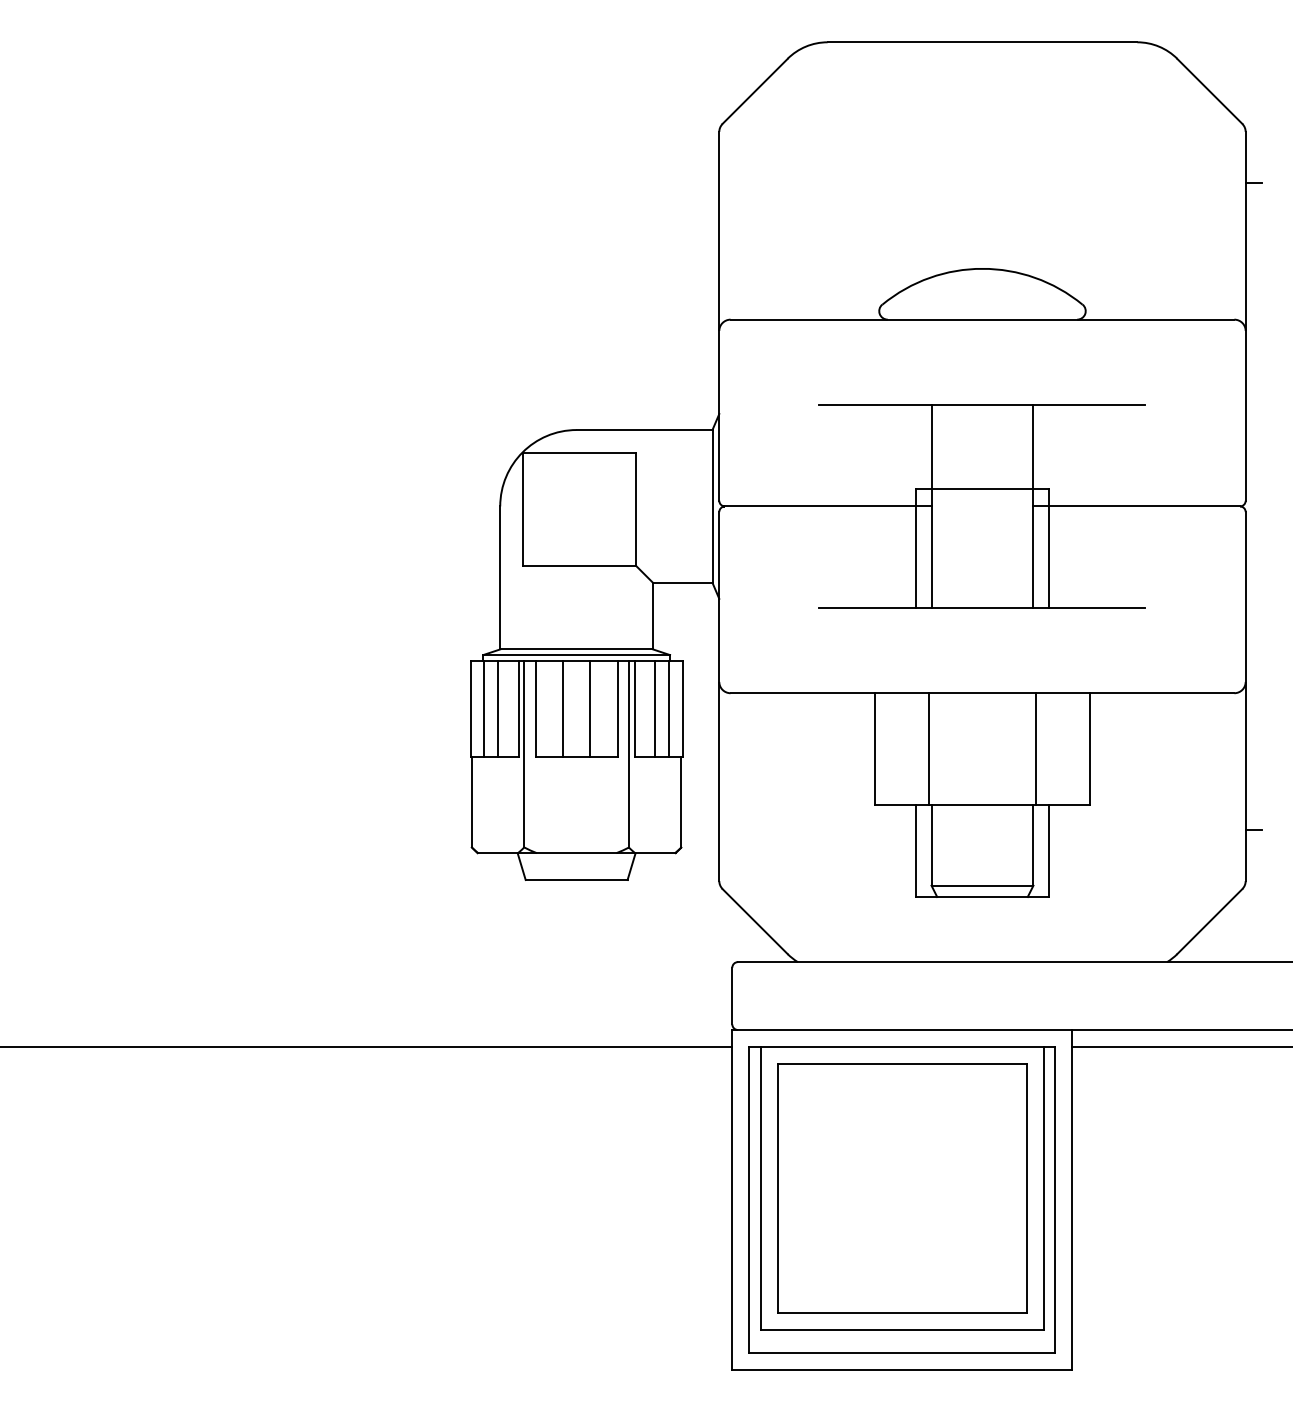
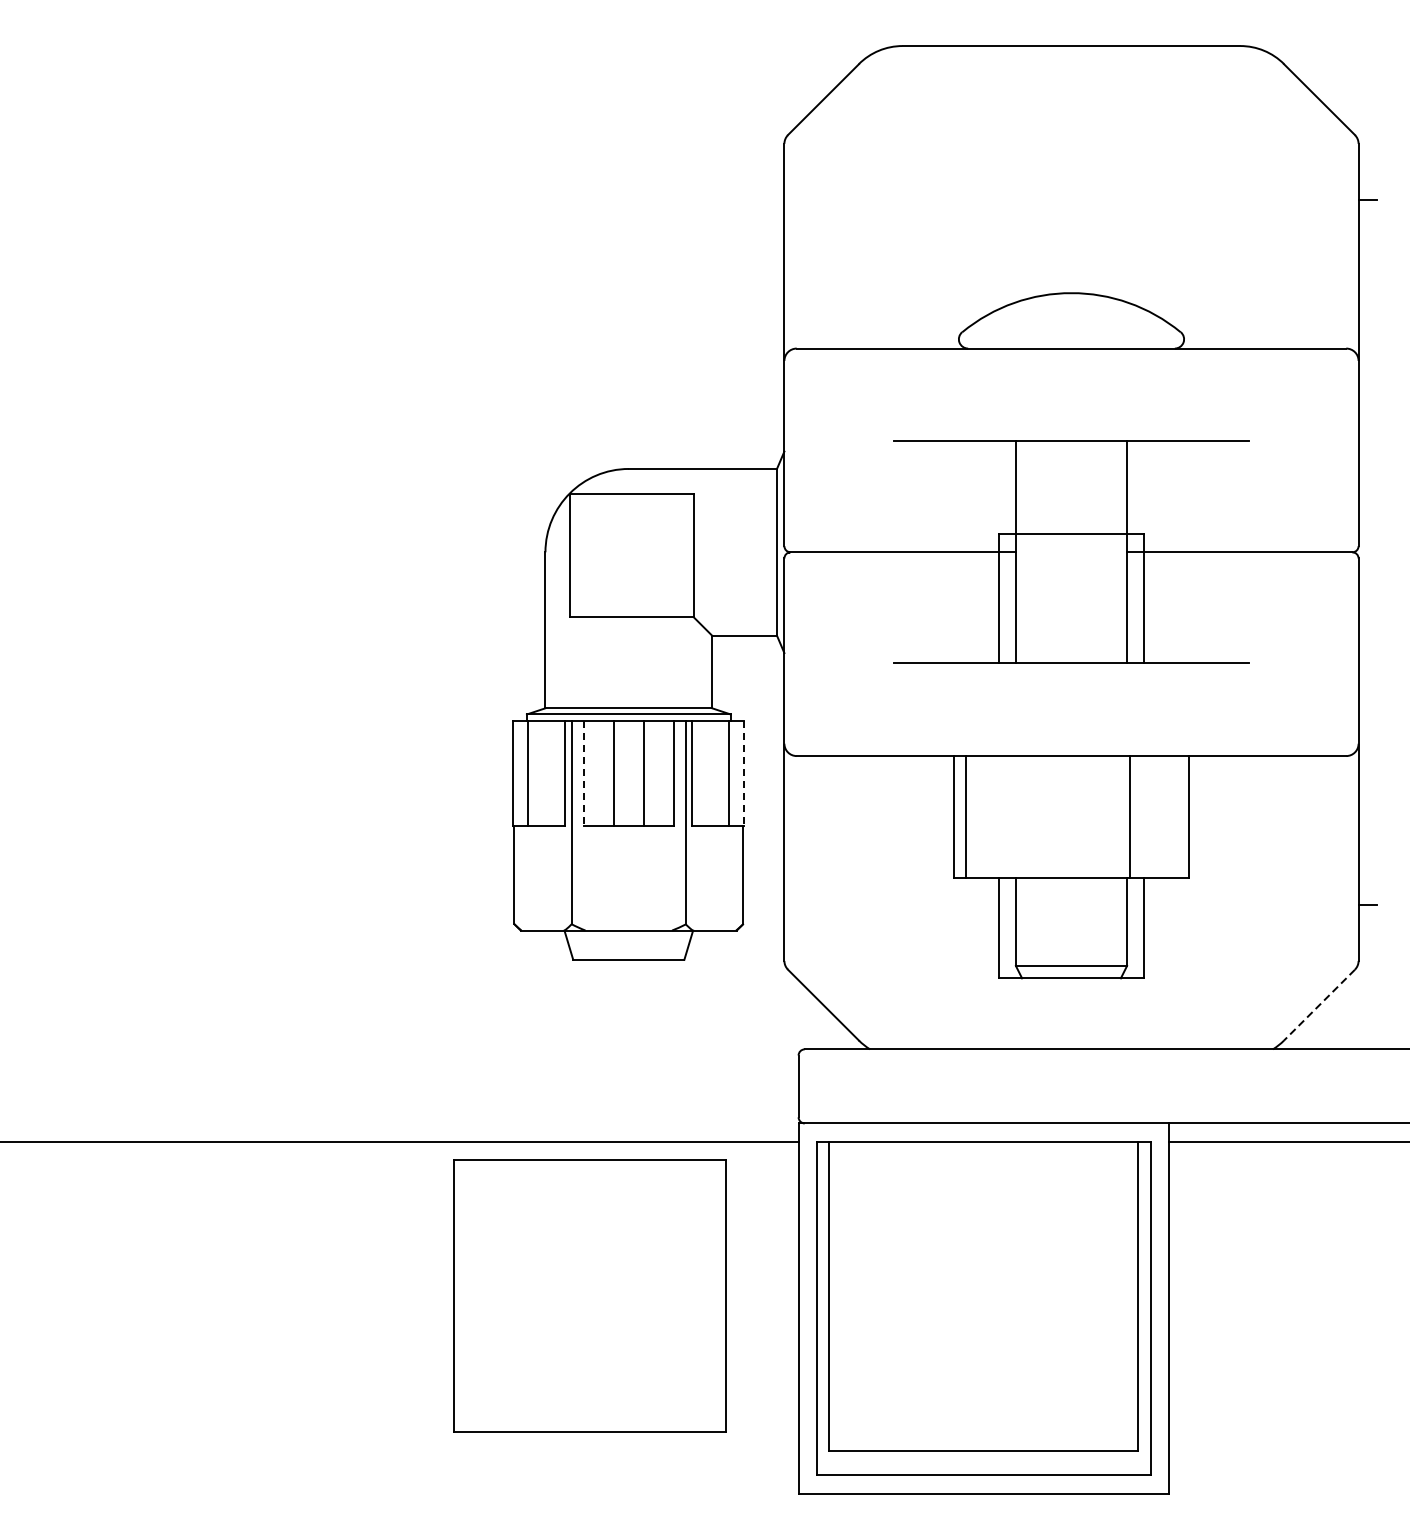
line: (498, 708) -> (543, 772), removed
line: (655, 708) -> (714, 772), removed
line: (535, 709) -> (583, 773), solid -> dashed
line: (682, 709) -> (744, 773), solid -> dashed
line: (928, 748) -> (965, 816), moved
line: (1209, 921) -> (1319, 1005), solid -> dashed
part: (902, 1188) -> (590, 1296), moved

